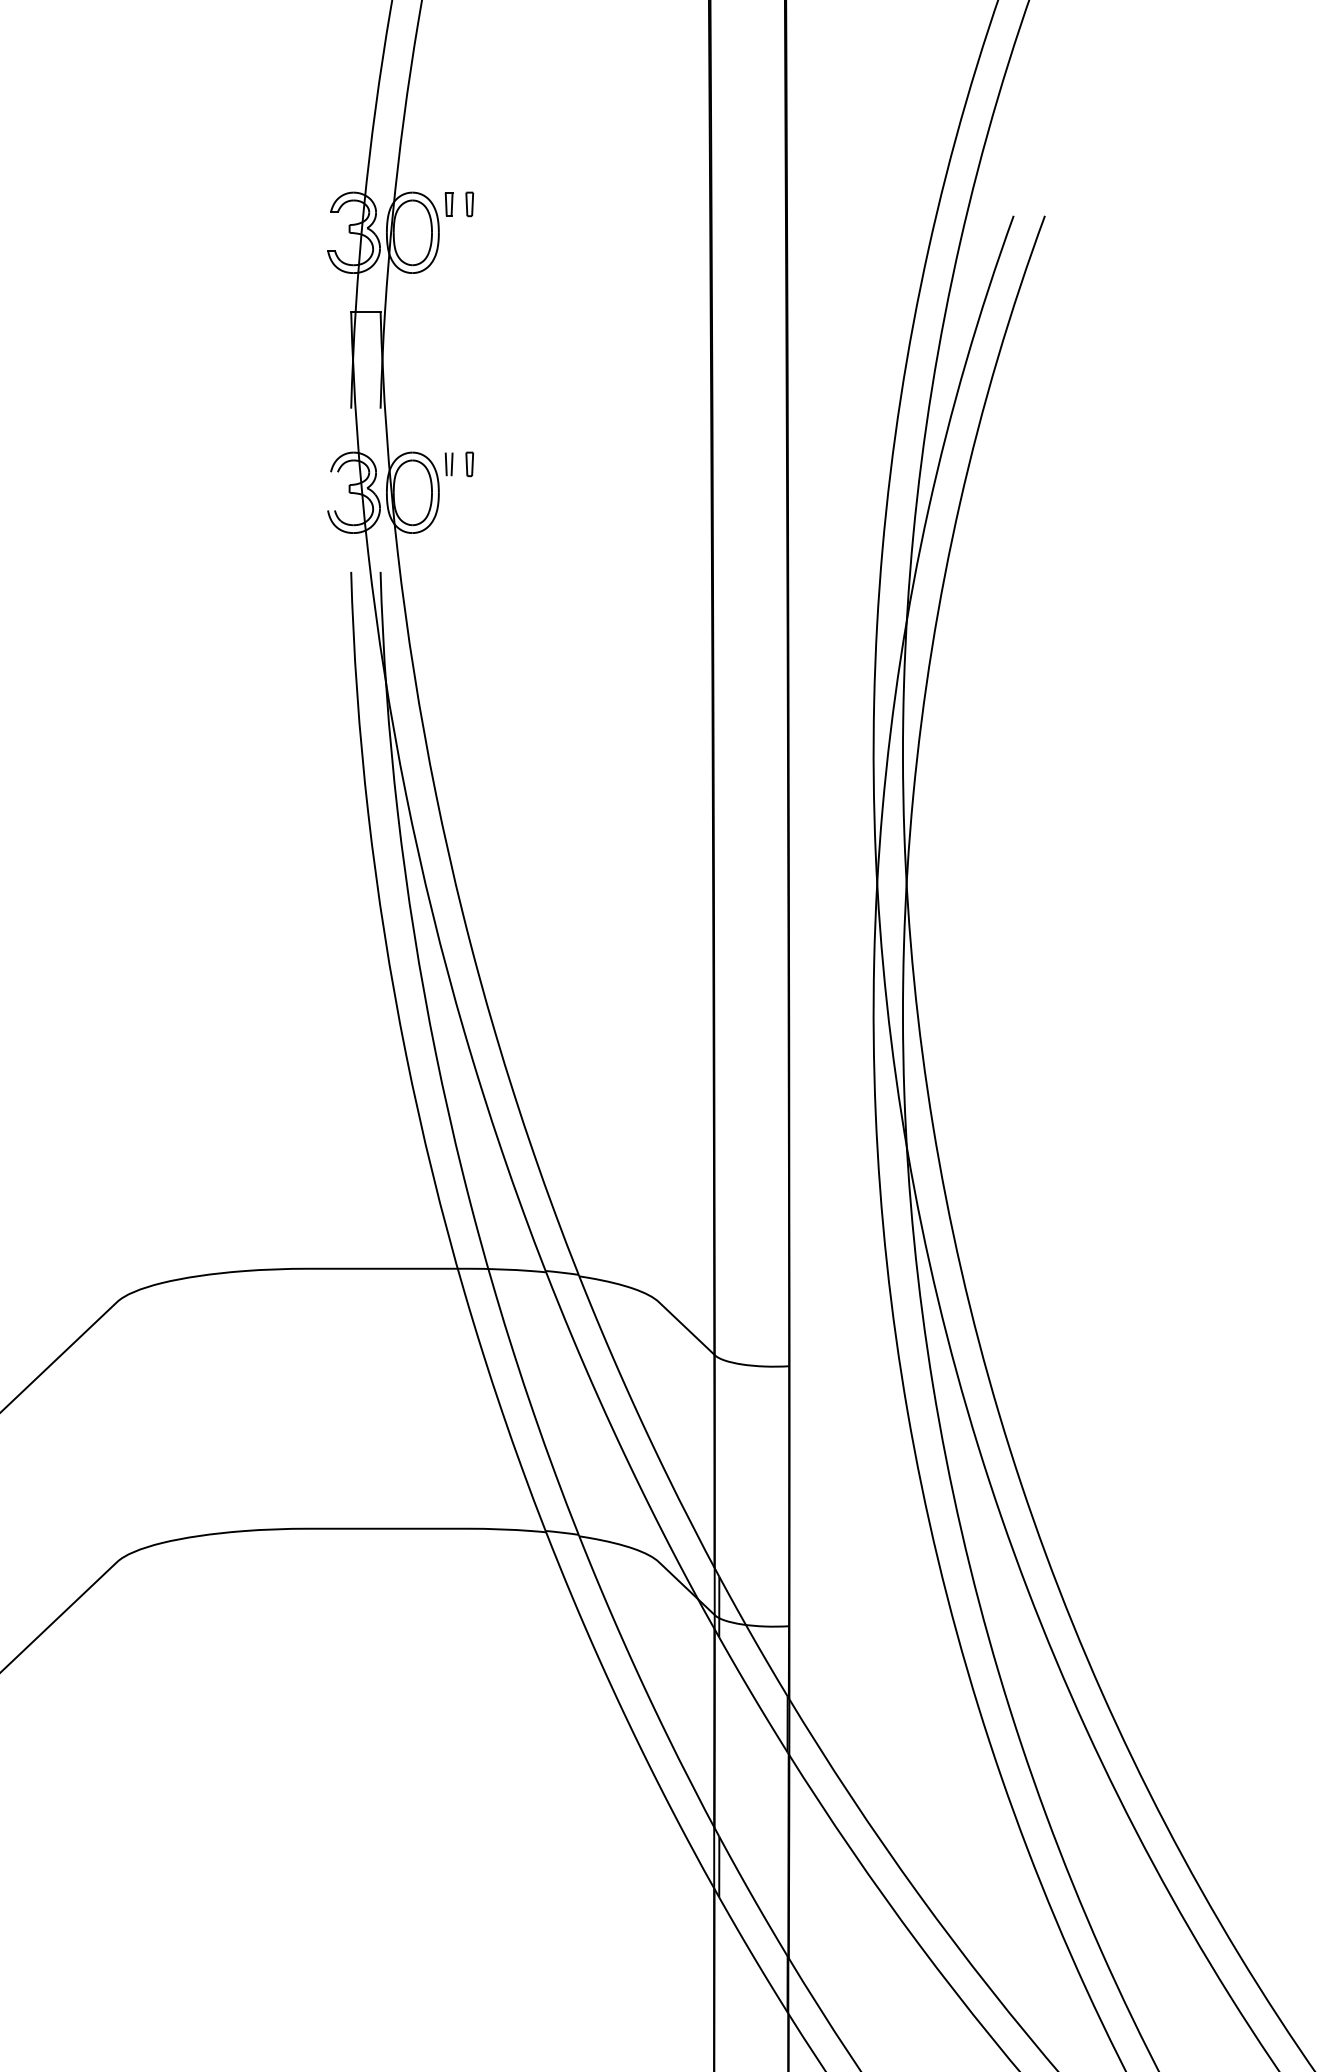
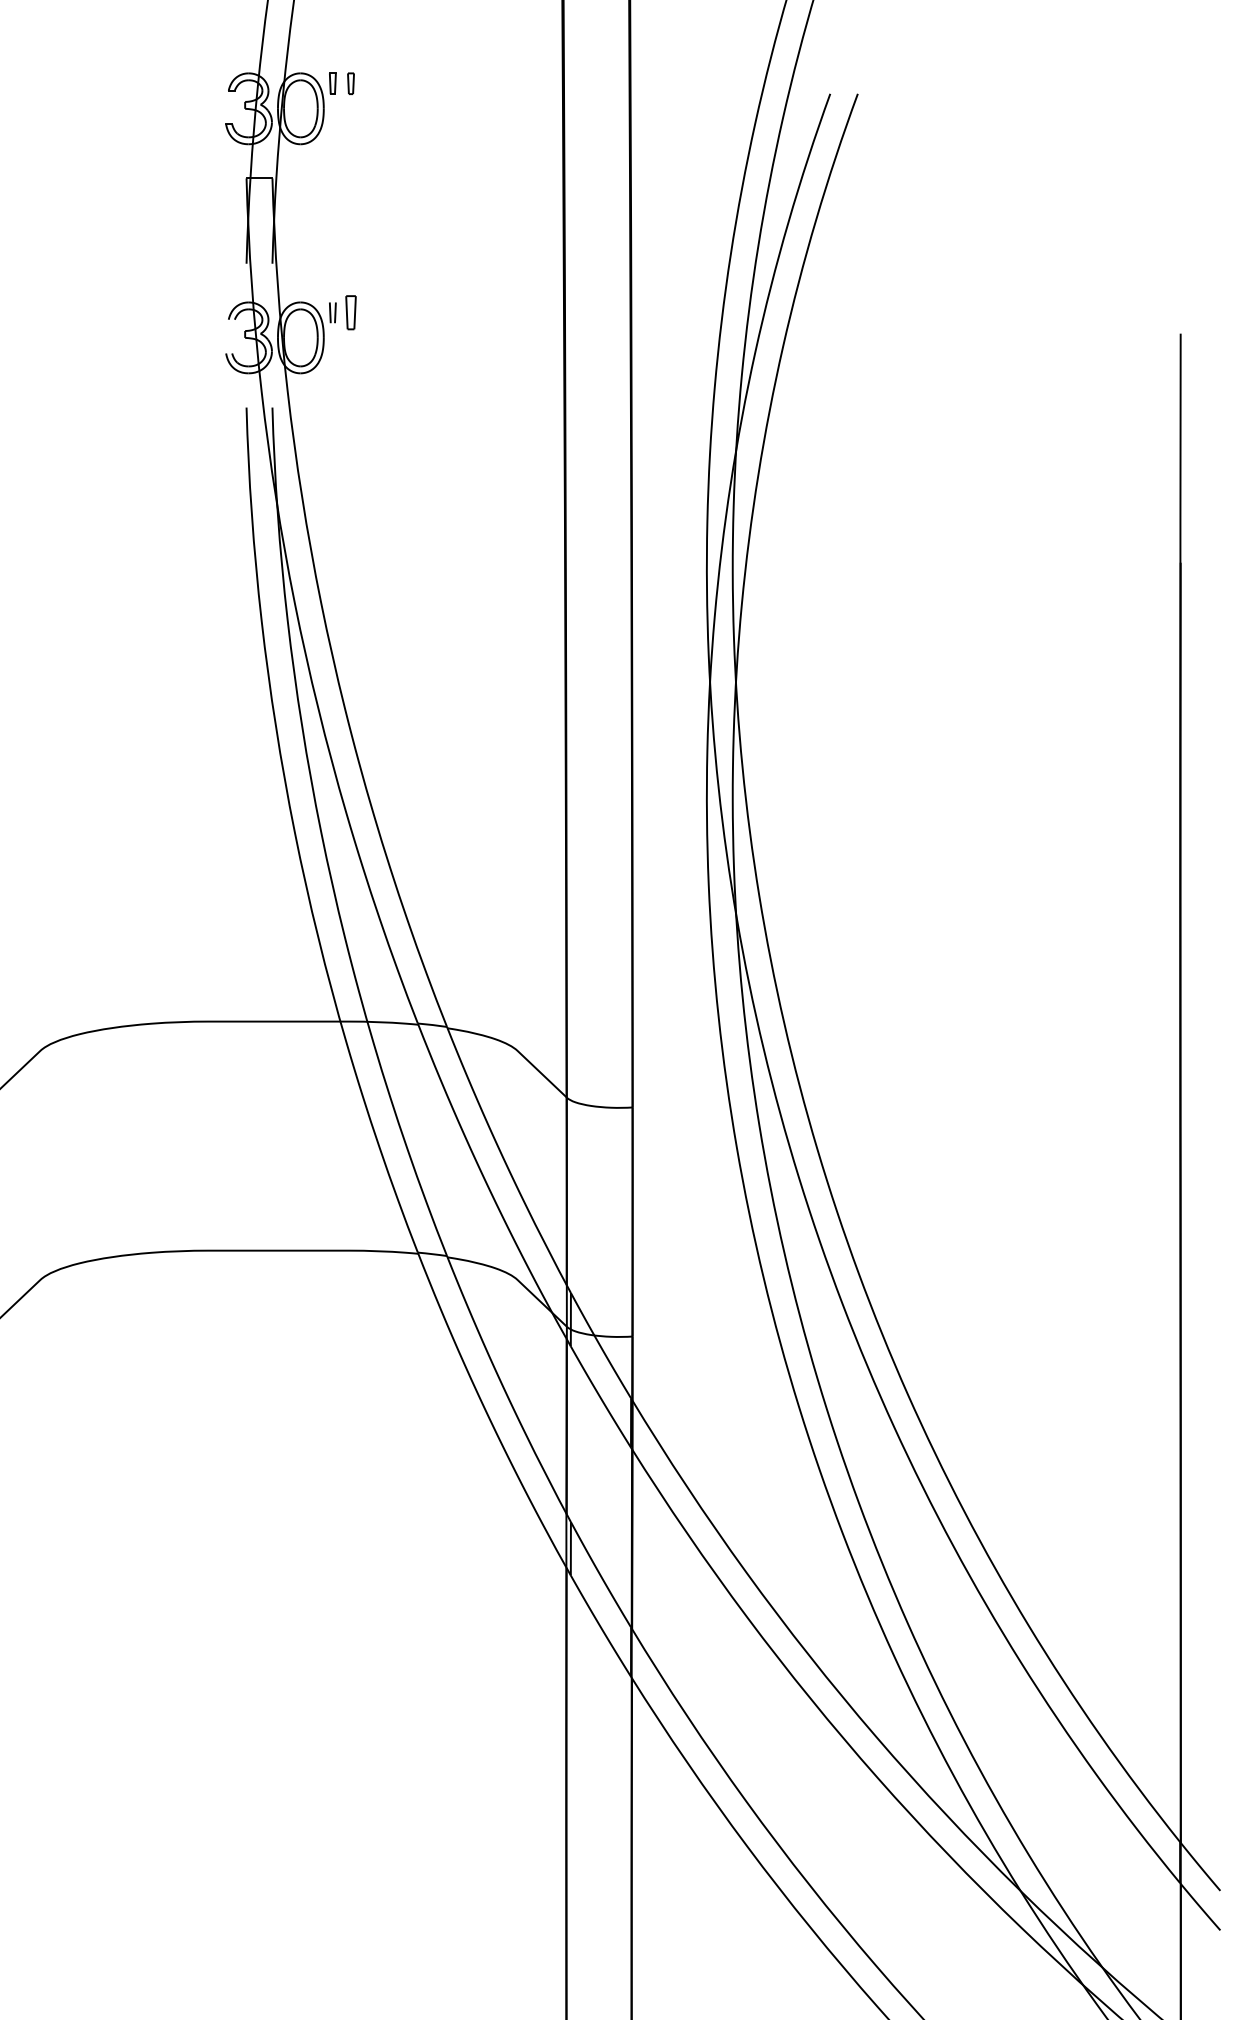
part: (469, 464) -> (350, 312), size x1.6

